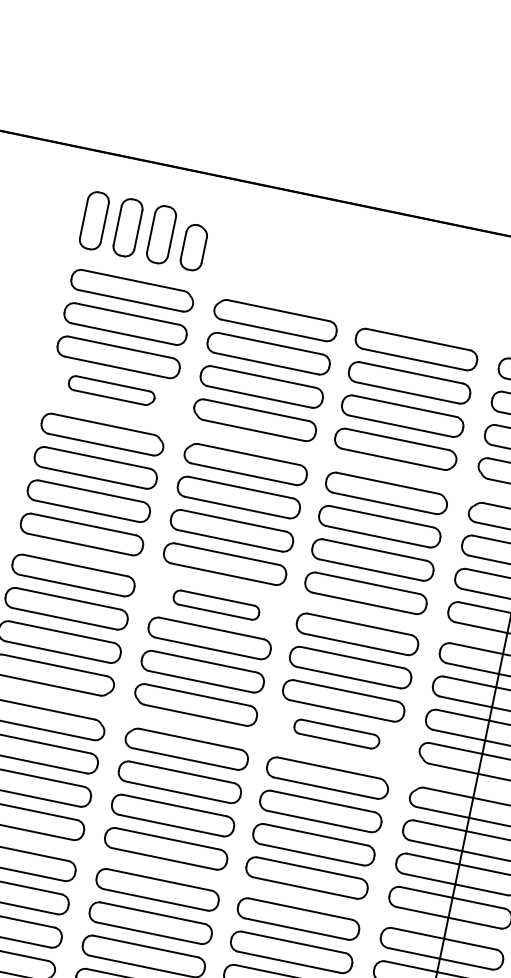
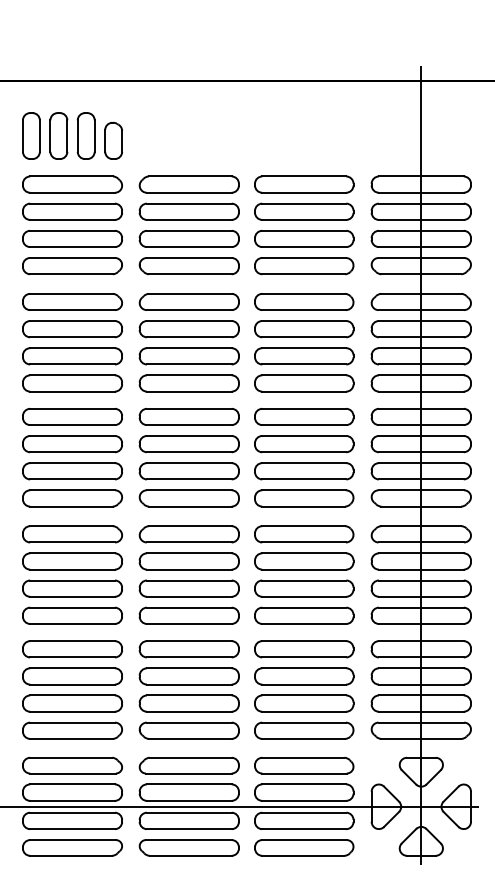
part: (111, 391) -> (72, 266), size x1.43
part: (215, 604) -> (188, 416), size x1.43
part: (337, 734) -> (304, 498), size x1.43

